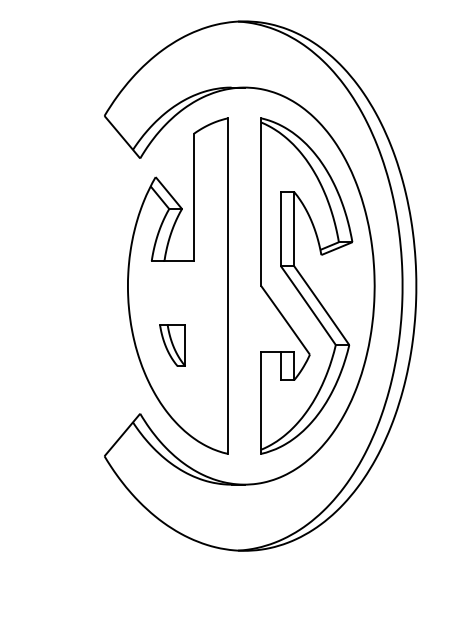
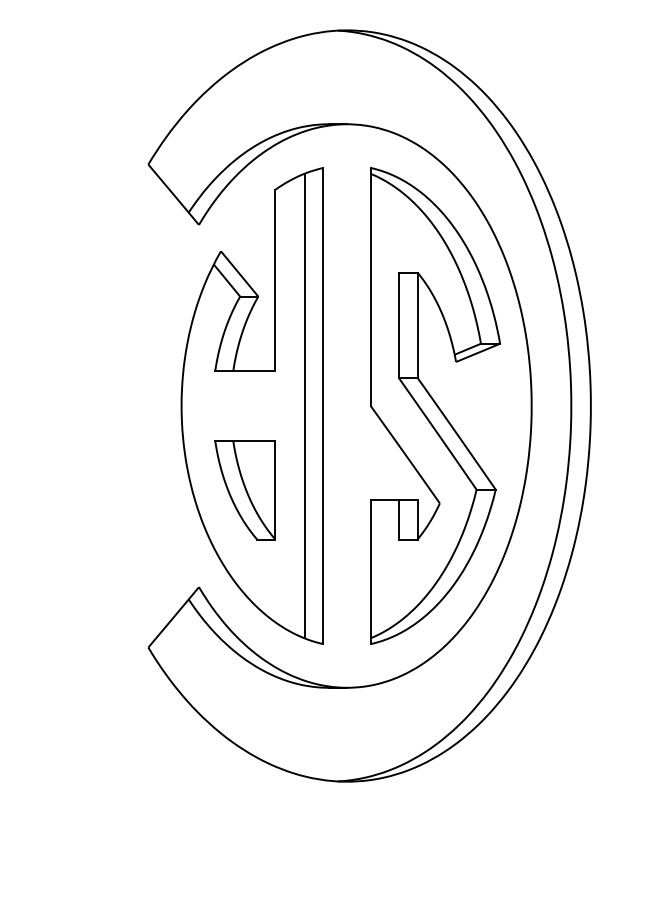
line: (214, 285) -> (304, 405), added
part: (172, 345) -> (244, 490), size x1.67

